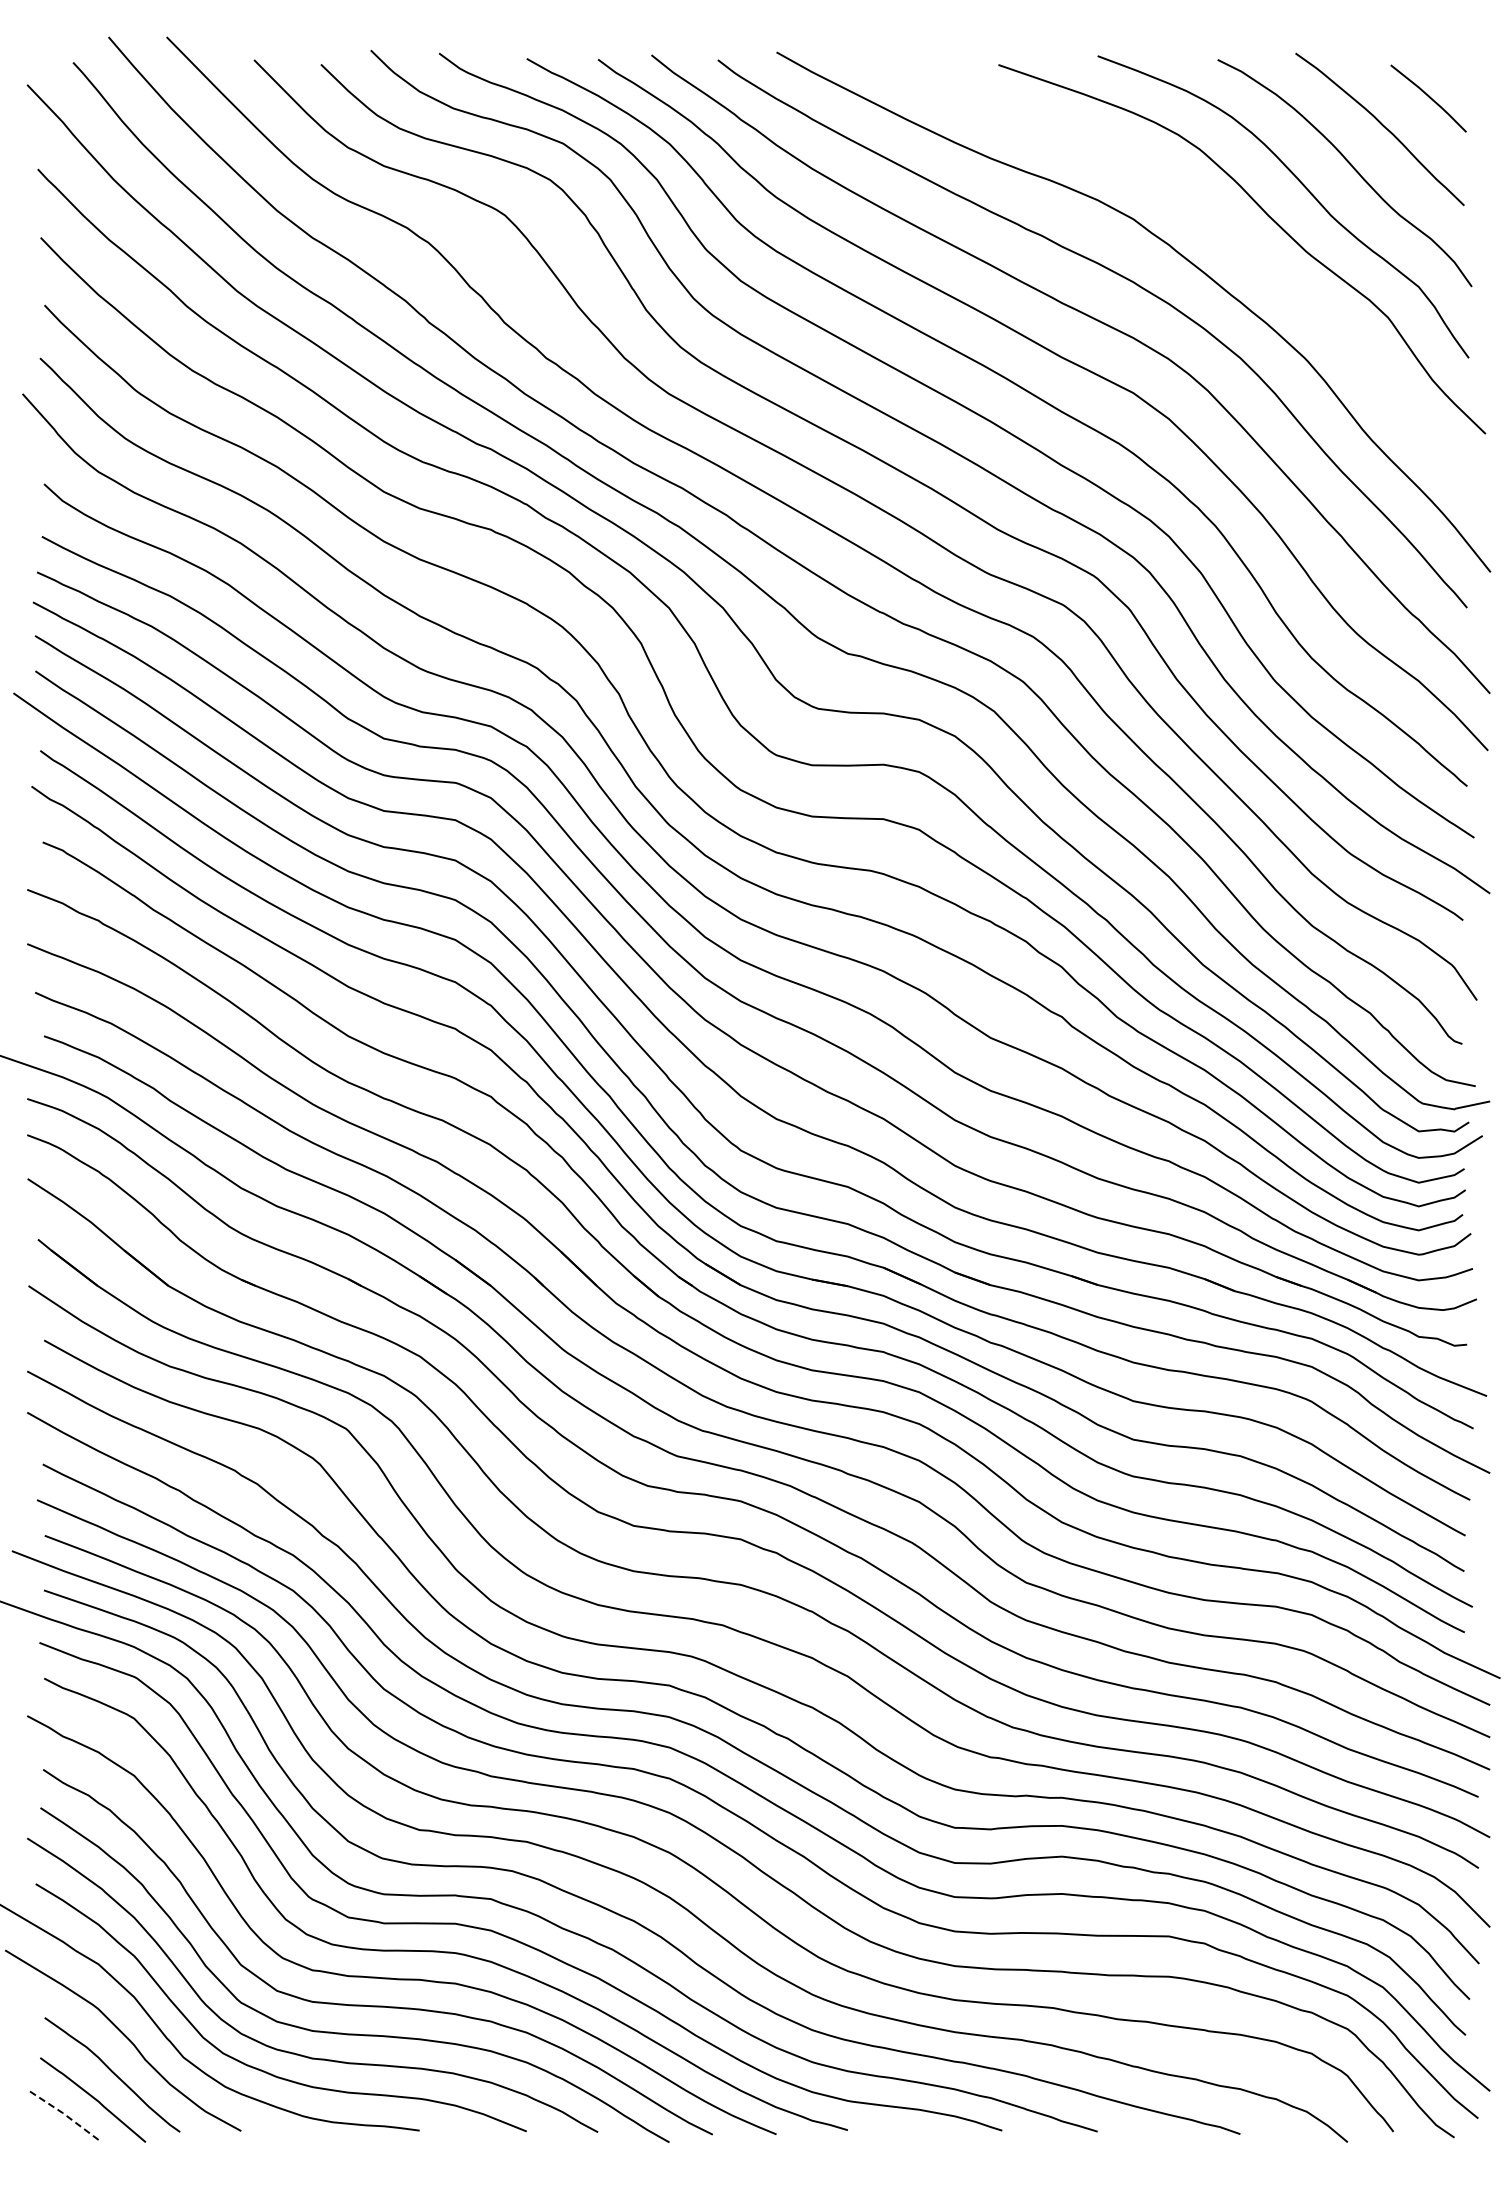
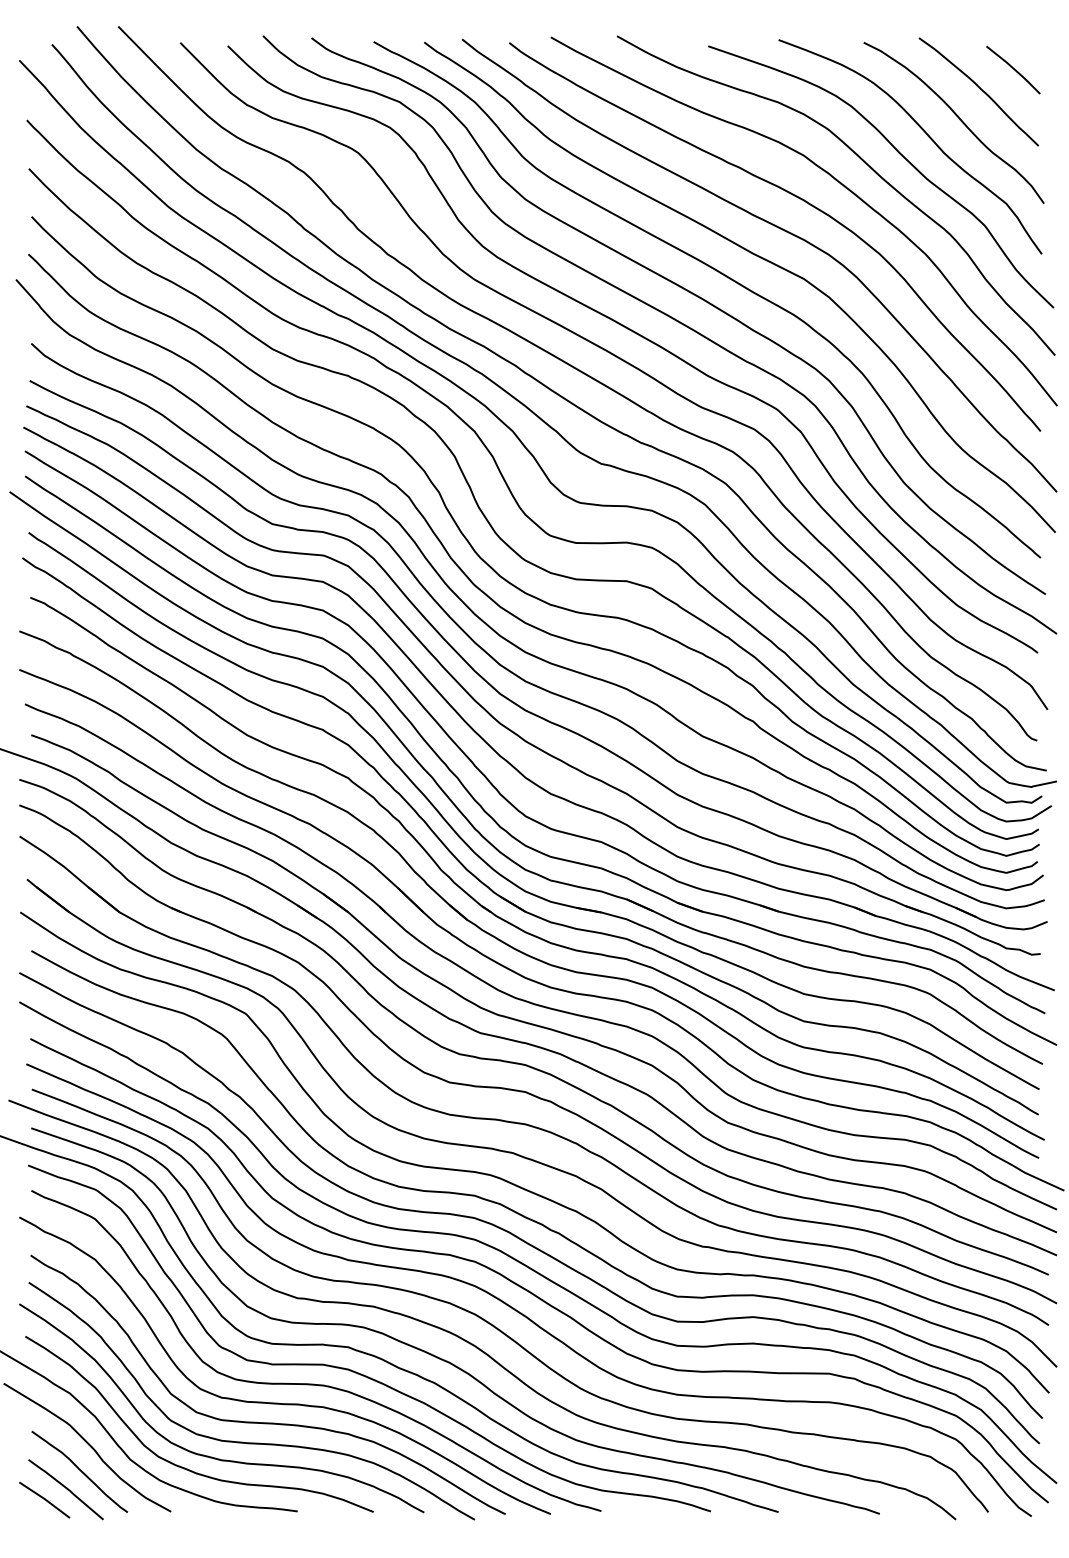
curve: (1215, 226) -> (862, 160), added
line: (62, 2113) -> (44, 1499), dashed -> solid

